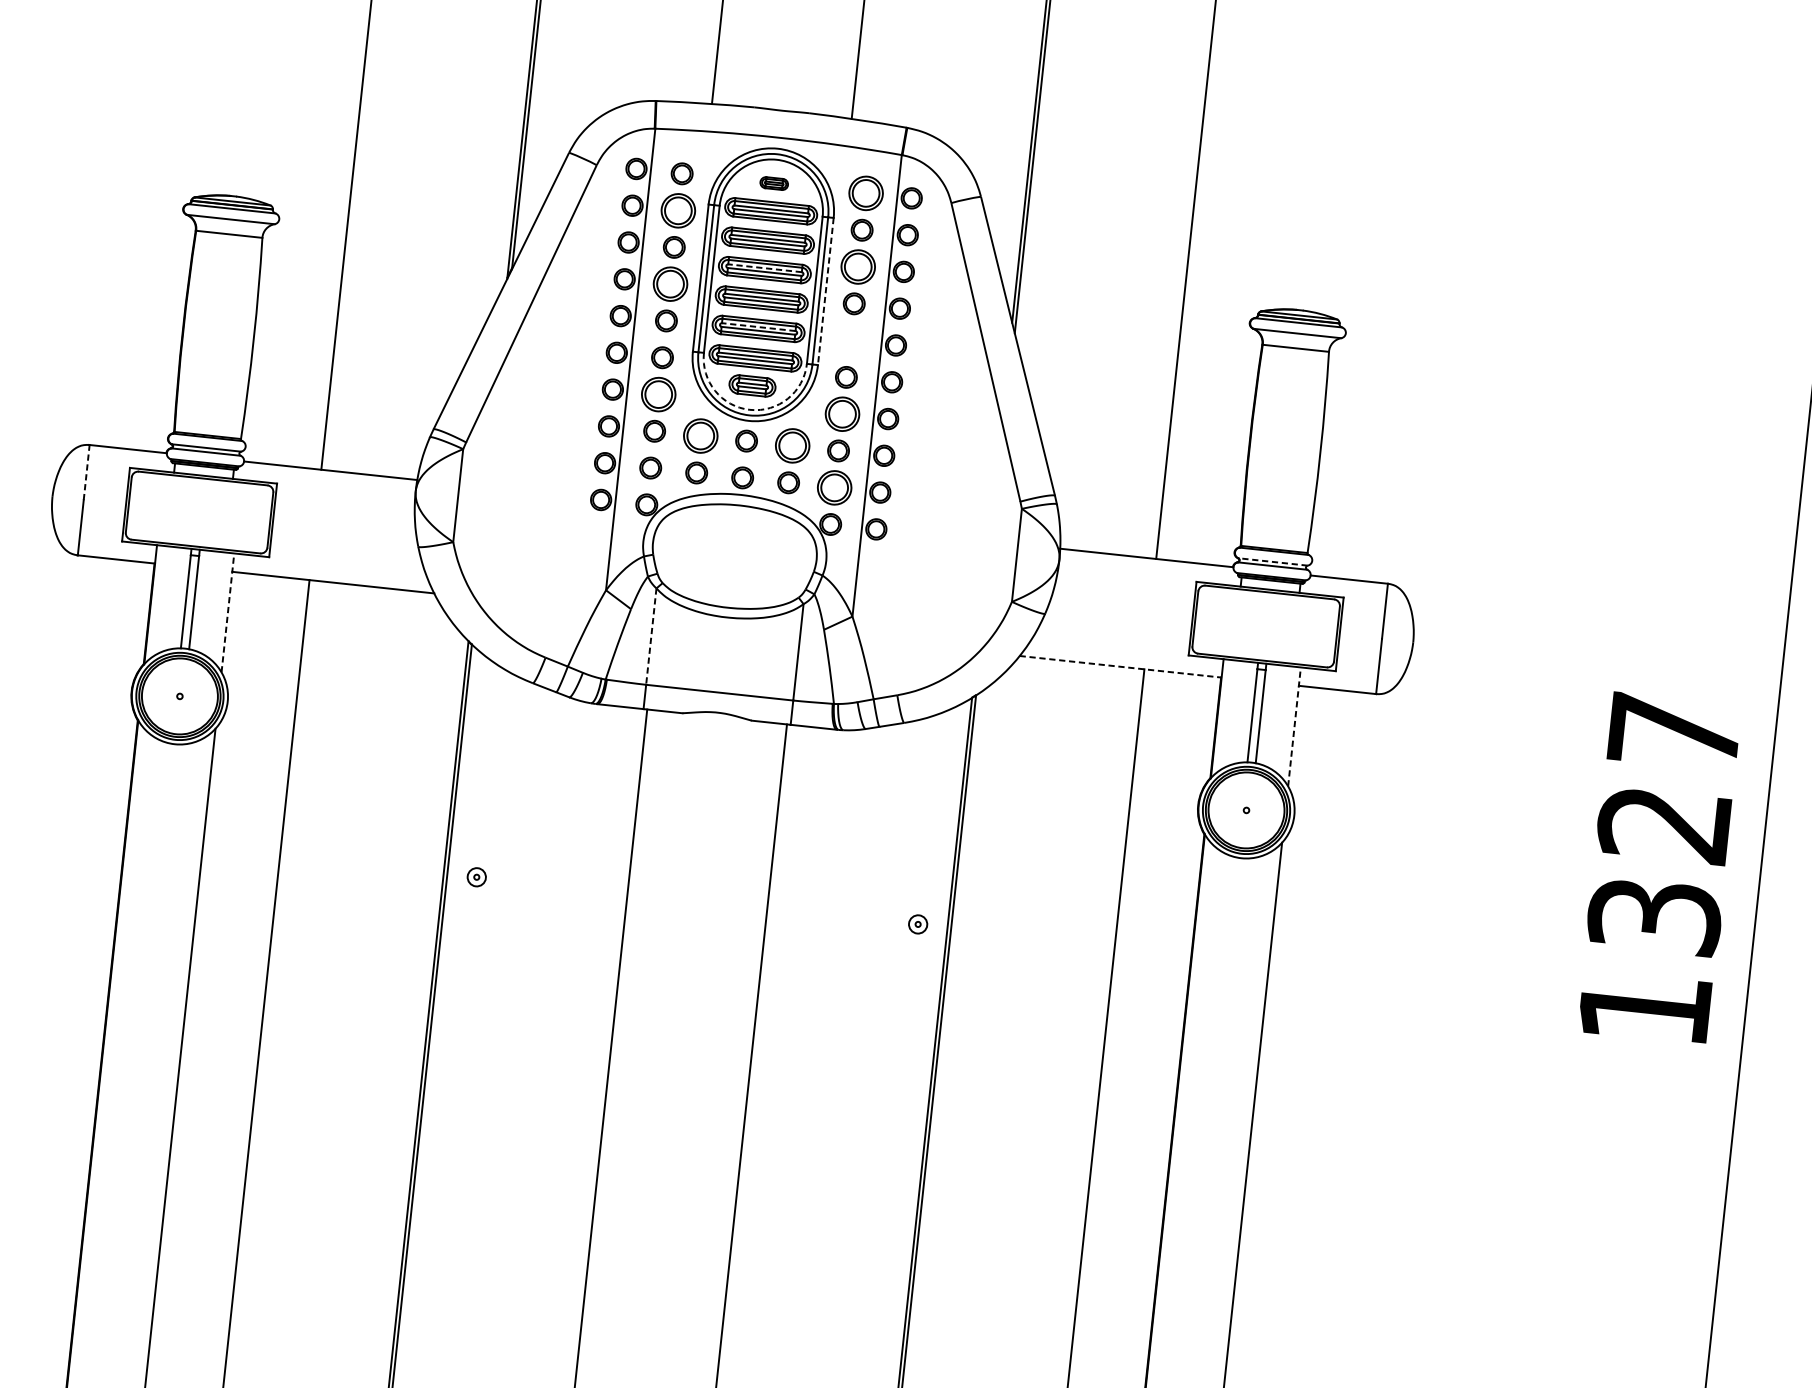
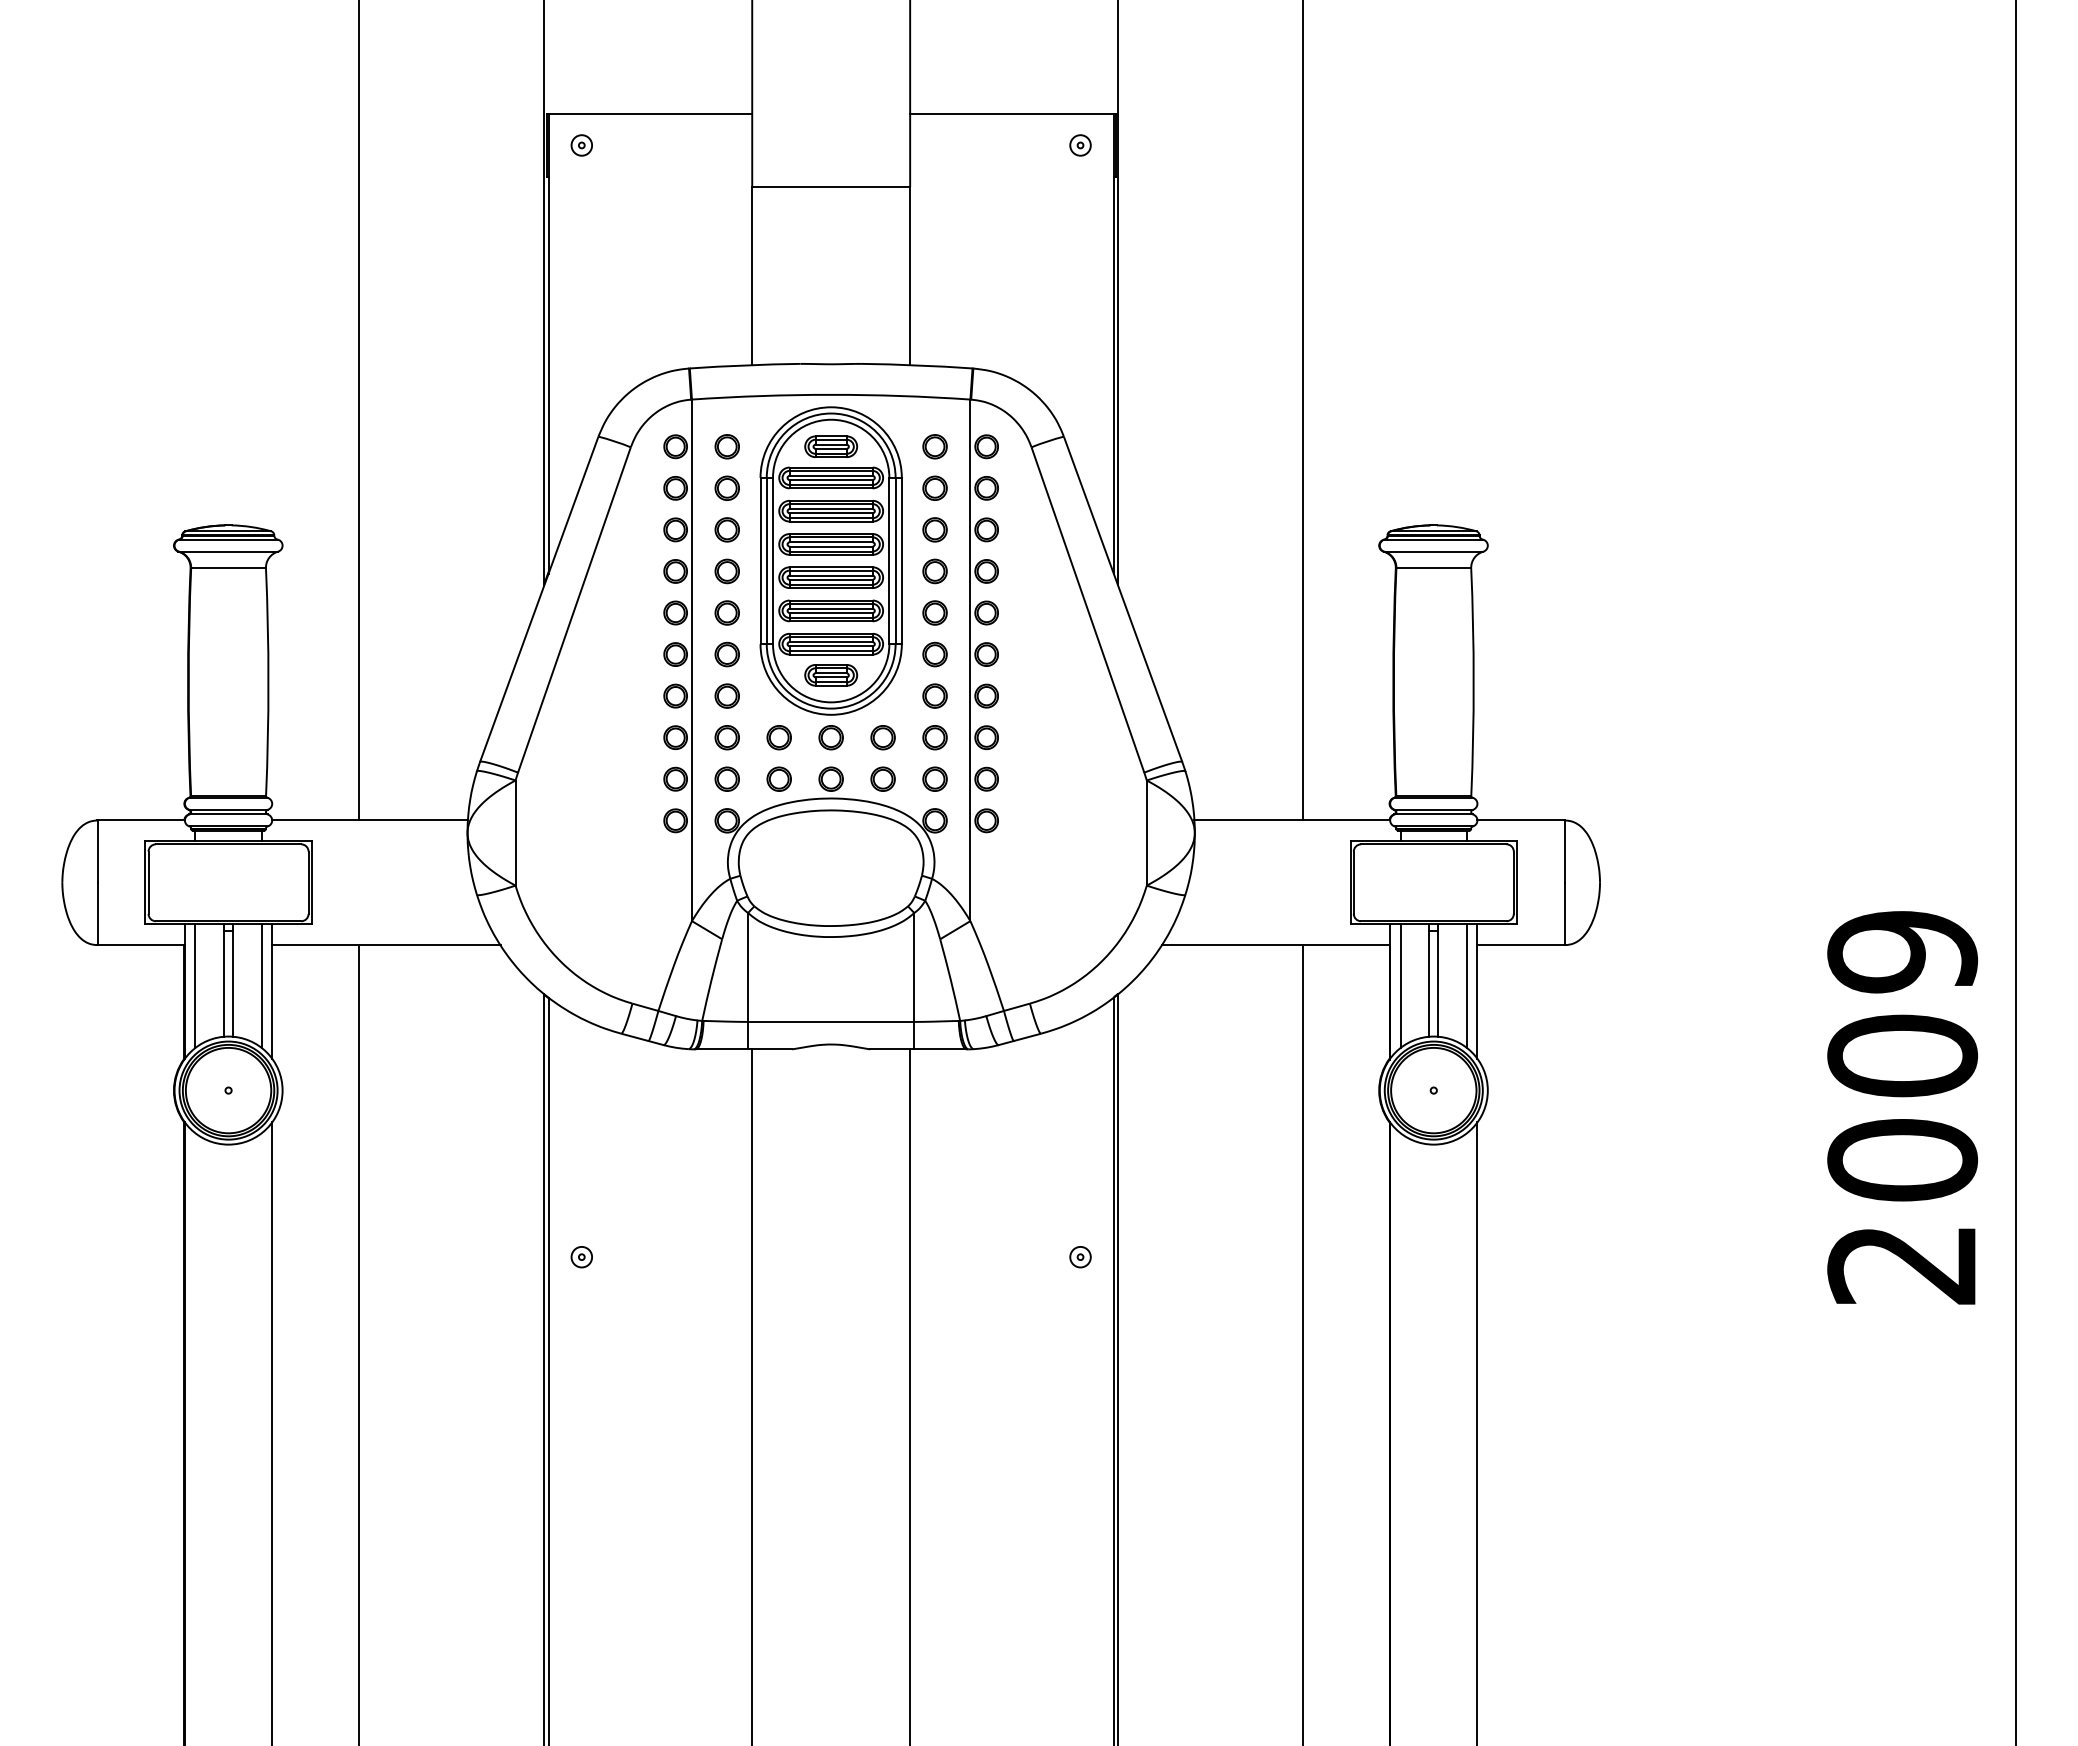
part: (774, 183) -> (831, 446), size x1.67
part: (865, 193) -> (934, 446), size x0.62
part: (677, 209) -> (726, 487), size x0.62
part: (857, 266) -> (934, 529), size x0.62
line: (765, 268) -> (831, 542), dashed -> solid
part: (669, 284) -> (726, 571), size x0.62
line: (825, 291) -> (901, 561), dashed -> solid
line: (759, 326) -> (831, 608), dashed -> solid
part: (849, 340) -> (934, 612), added
part: (657, 393) -> (726, 695), size x0.62
arc: (750, 410) -> (831, 702), dashed -> solid
part: (842, 413) -> (934, 695), size x0.62
part: (699, 435) -> (778, 737), size x0.62
part: (792, 445) -> (882, 737), size x0.62
line: (86, 472) -> (97, 851), dashed -> solid
part: (834, 487) -> (934, 778), size x0.62
line: (1272, 561) -> (1433, 809), dashed -> solid
line: (160, 601) -> (195, 986), added
line: (218, 607) -> (261, 986), added
line: (228, 612) -> (272, 991), dashed -> solid
line: (651, 636) -> (748, 967), dashed -> solid
line: (1121, 667) -> (1276, 945), dashed -> solid
line: (1226, 715) -> (1400, 986), added
line: (1286, 721) -> (1467, 986), added
line: (1294, 726) -> (1477, 991), dashed -> solid
text: (1659, 869) -> (1902, 1107), 1327 -> 2009

